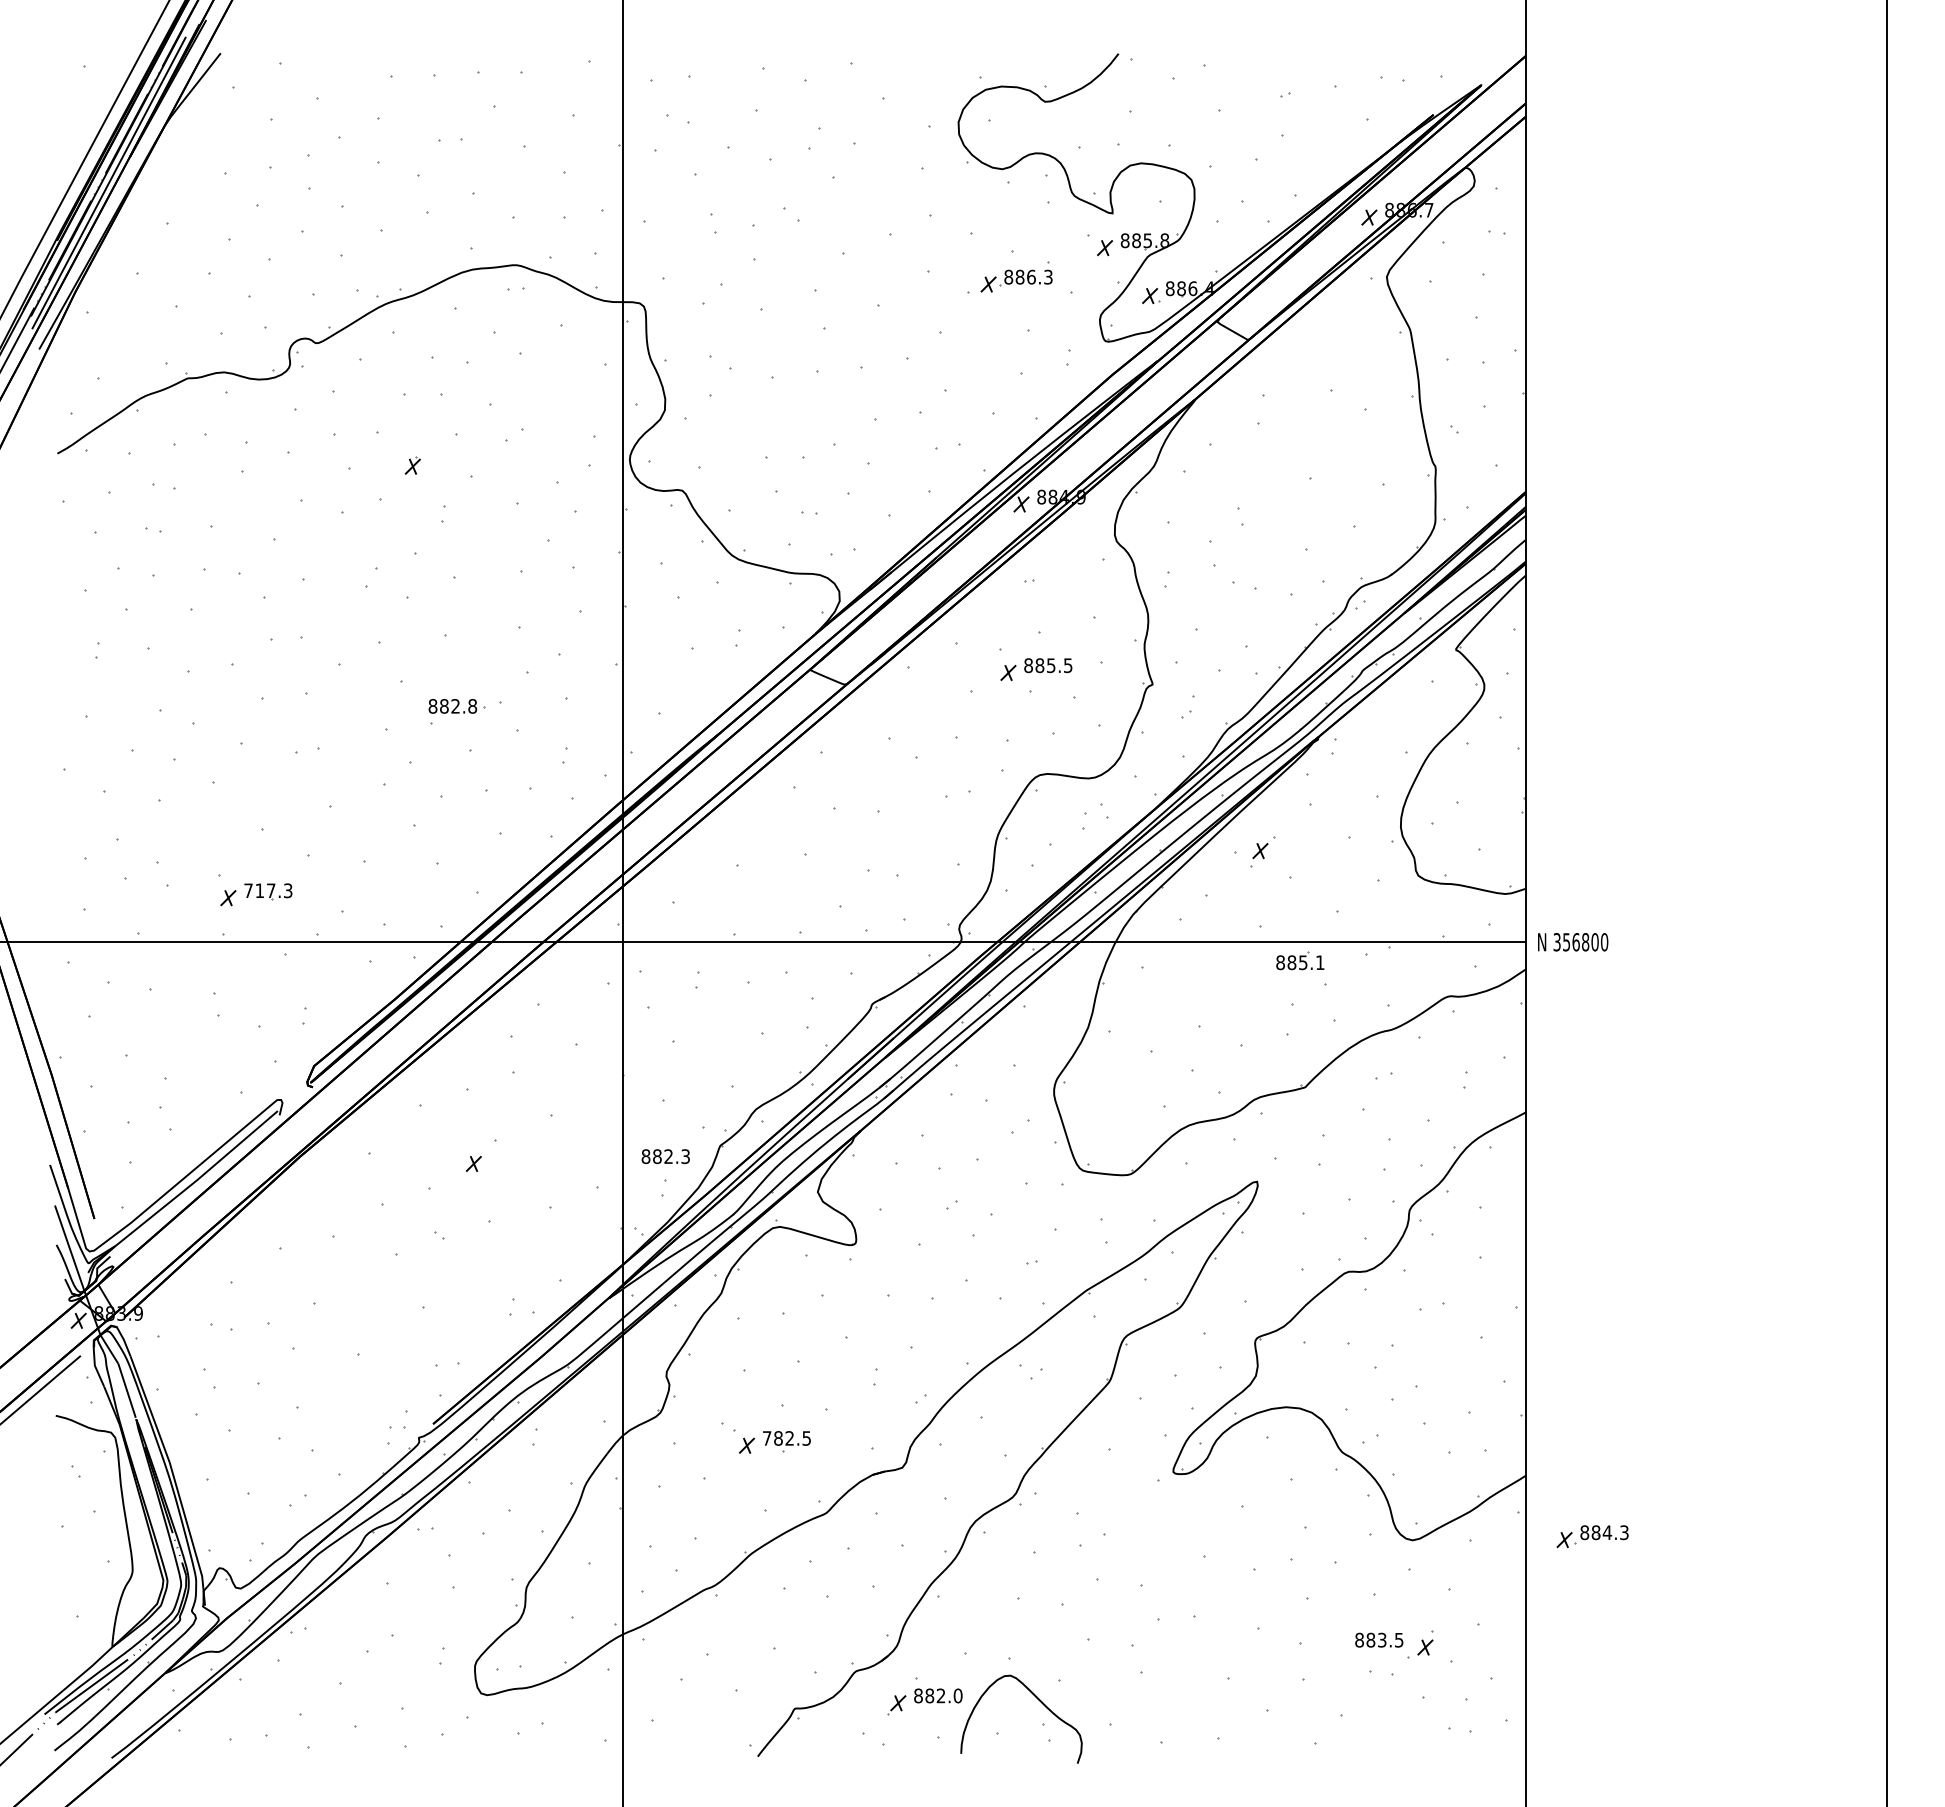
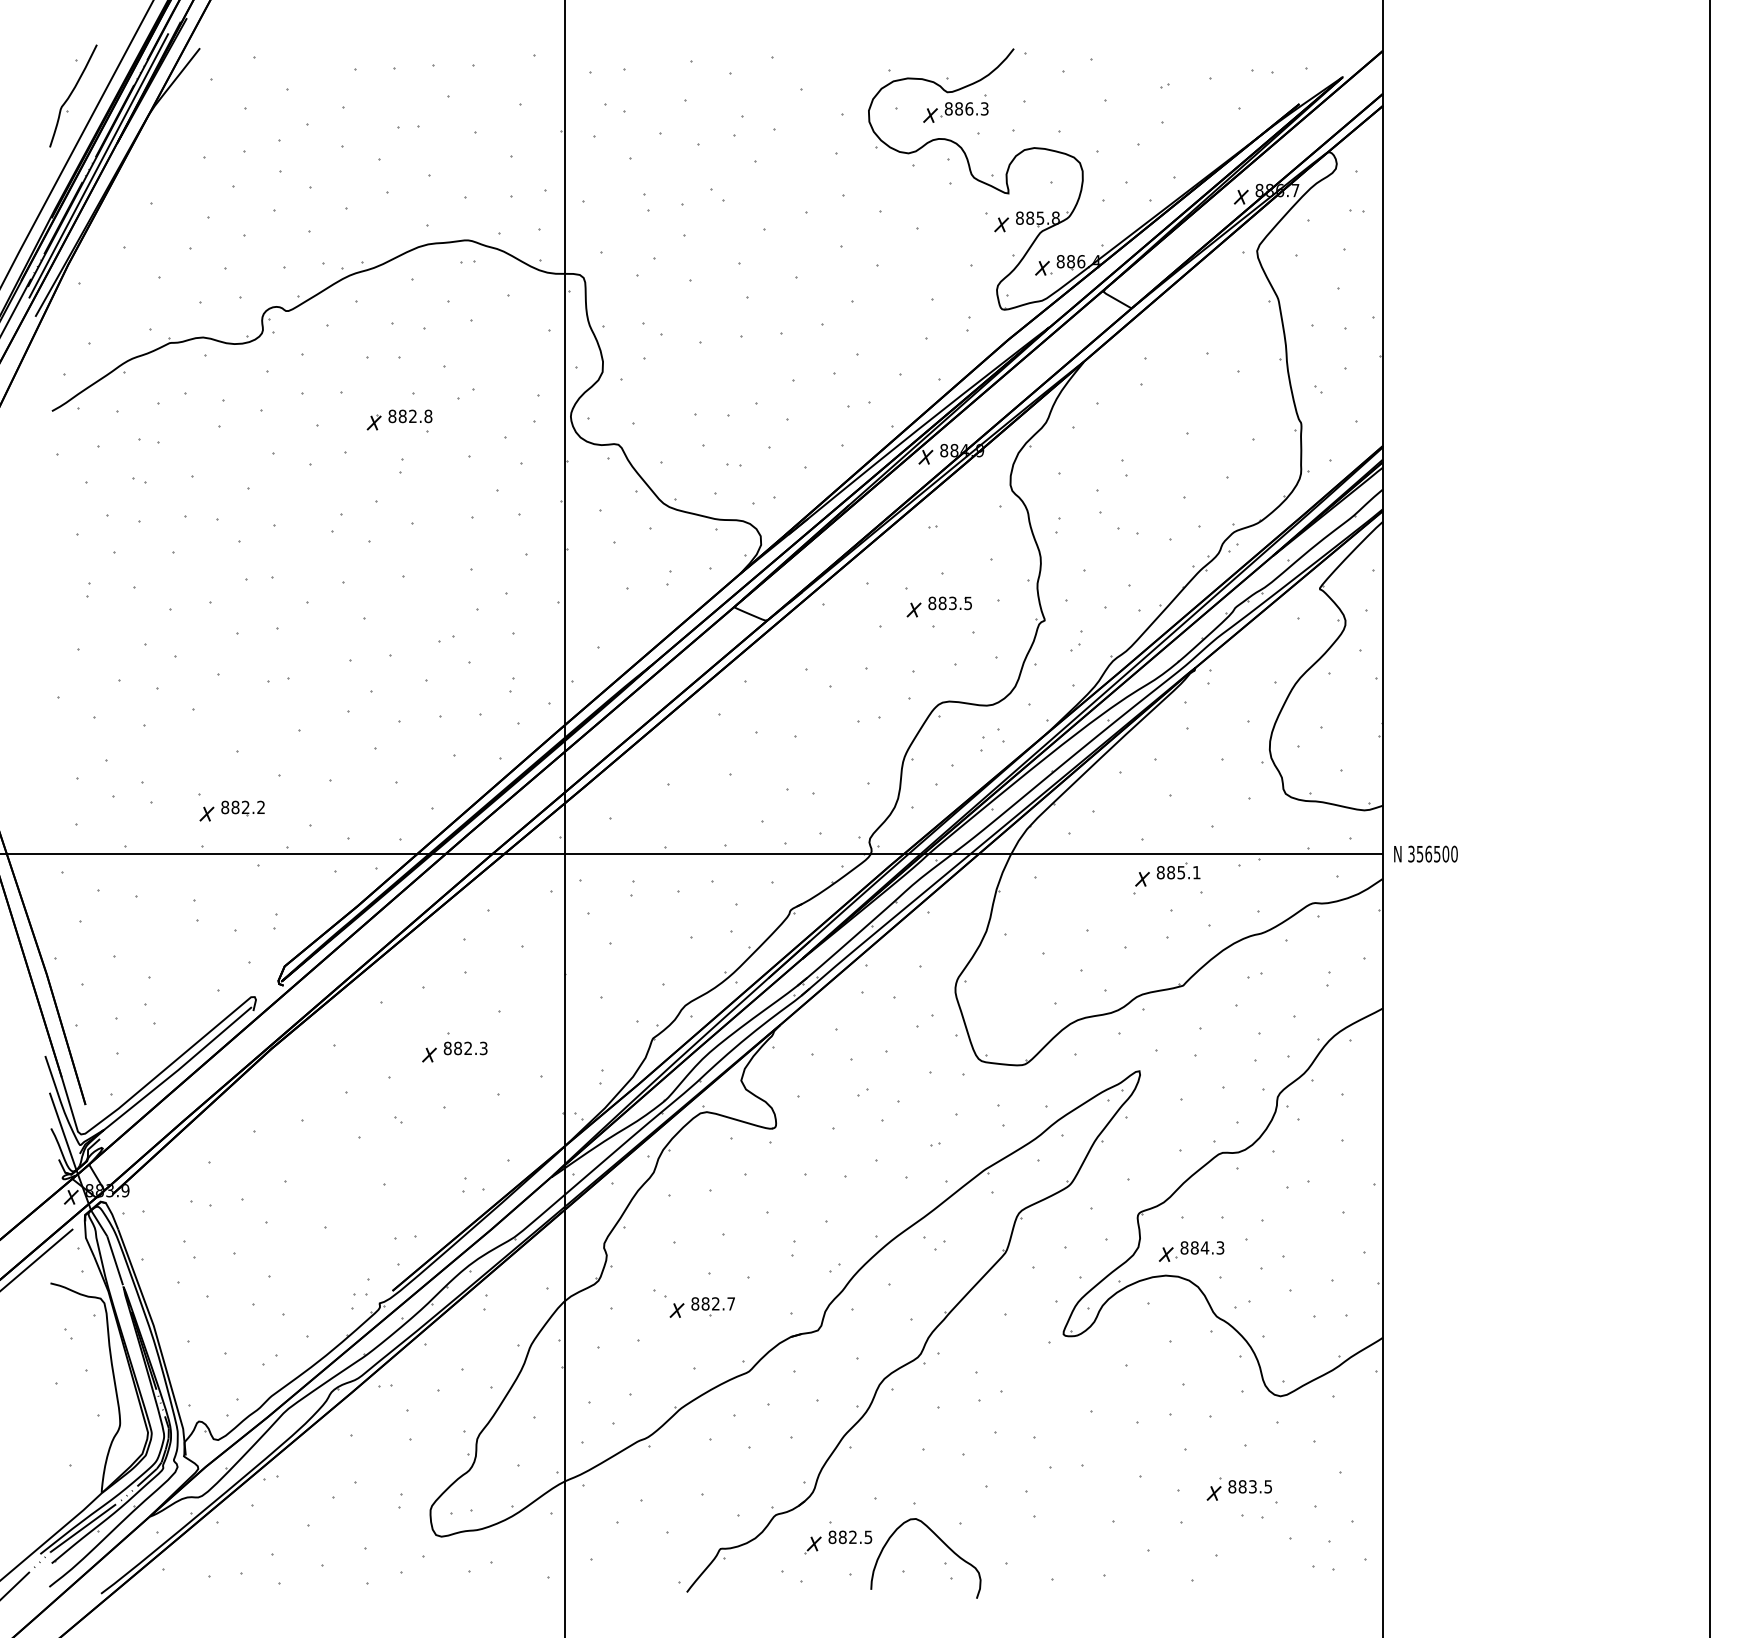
part: (80, 105) -> (72, 95), added
part: (1016, 276) -> (955, 108), moved
text: (1051, 665) -> (953, 603), 885.5 -> 883.5
text: (452, 706) -> (410, 416), moved
part: (1259, 855) -> (1141, 883), moved
text: (268, 890) -> (243, 807), 717.3 -> 882.2
text: (1585, 942) -> (1437, 854), 356800 -> 356500
part: (665, 1156) -> (465, 1048), moved
text: (786, 1438) -> (712, 1303), 782.5 -> 882.7
part: (1592, 1536) -> (1191, 1251), moved
part: (1425, 1642) -> (1214, 1488), moved
text: (957, 1695) -> (867, 1536), 882.0 -> 882.5

